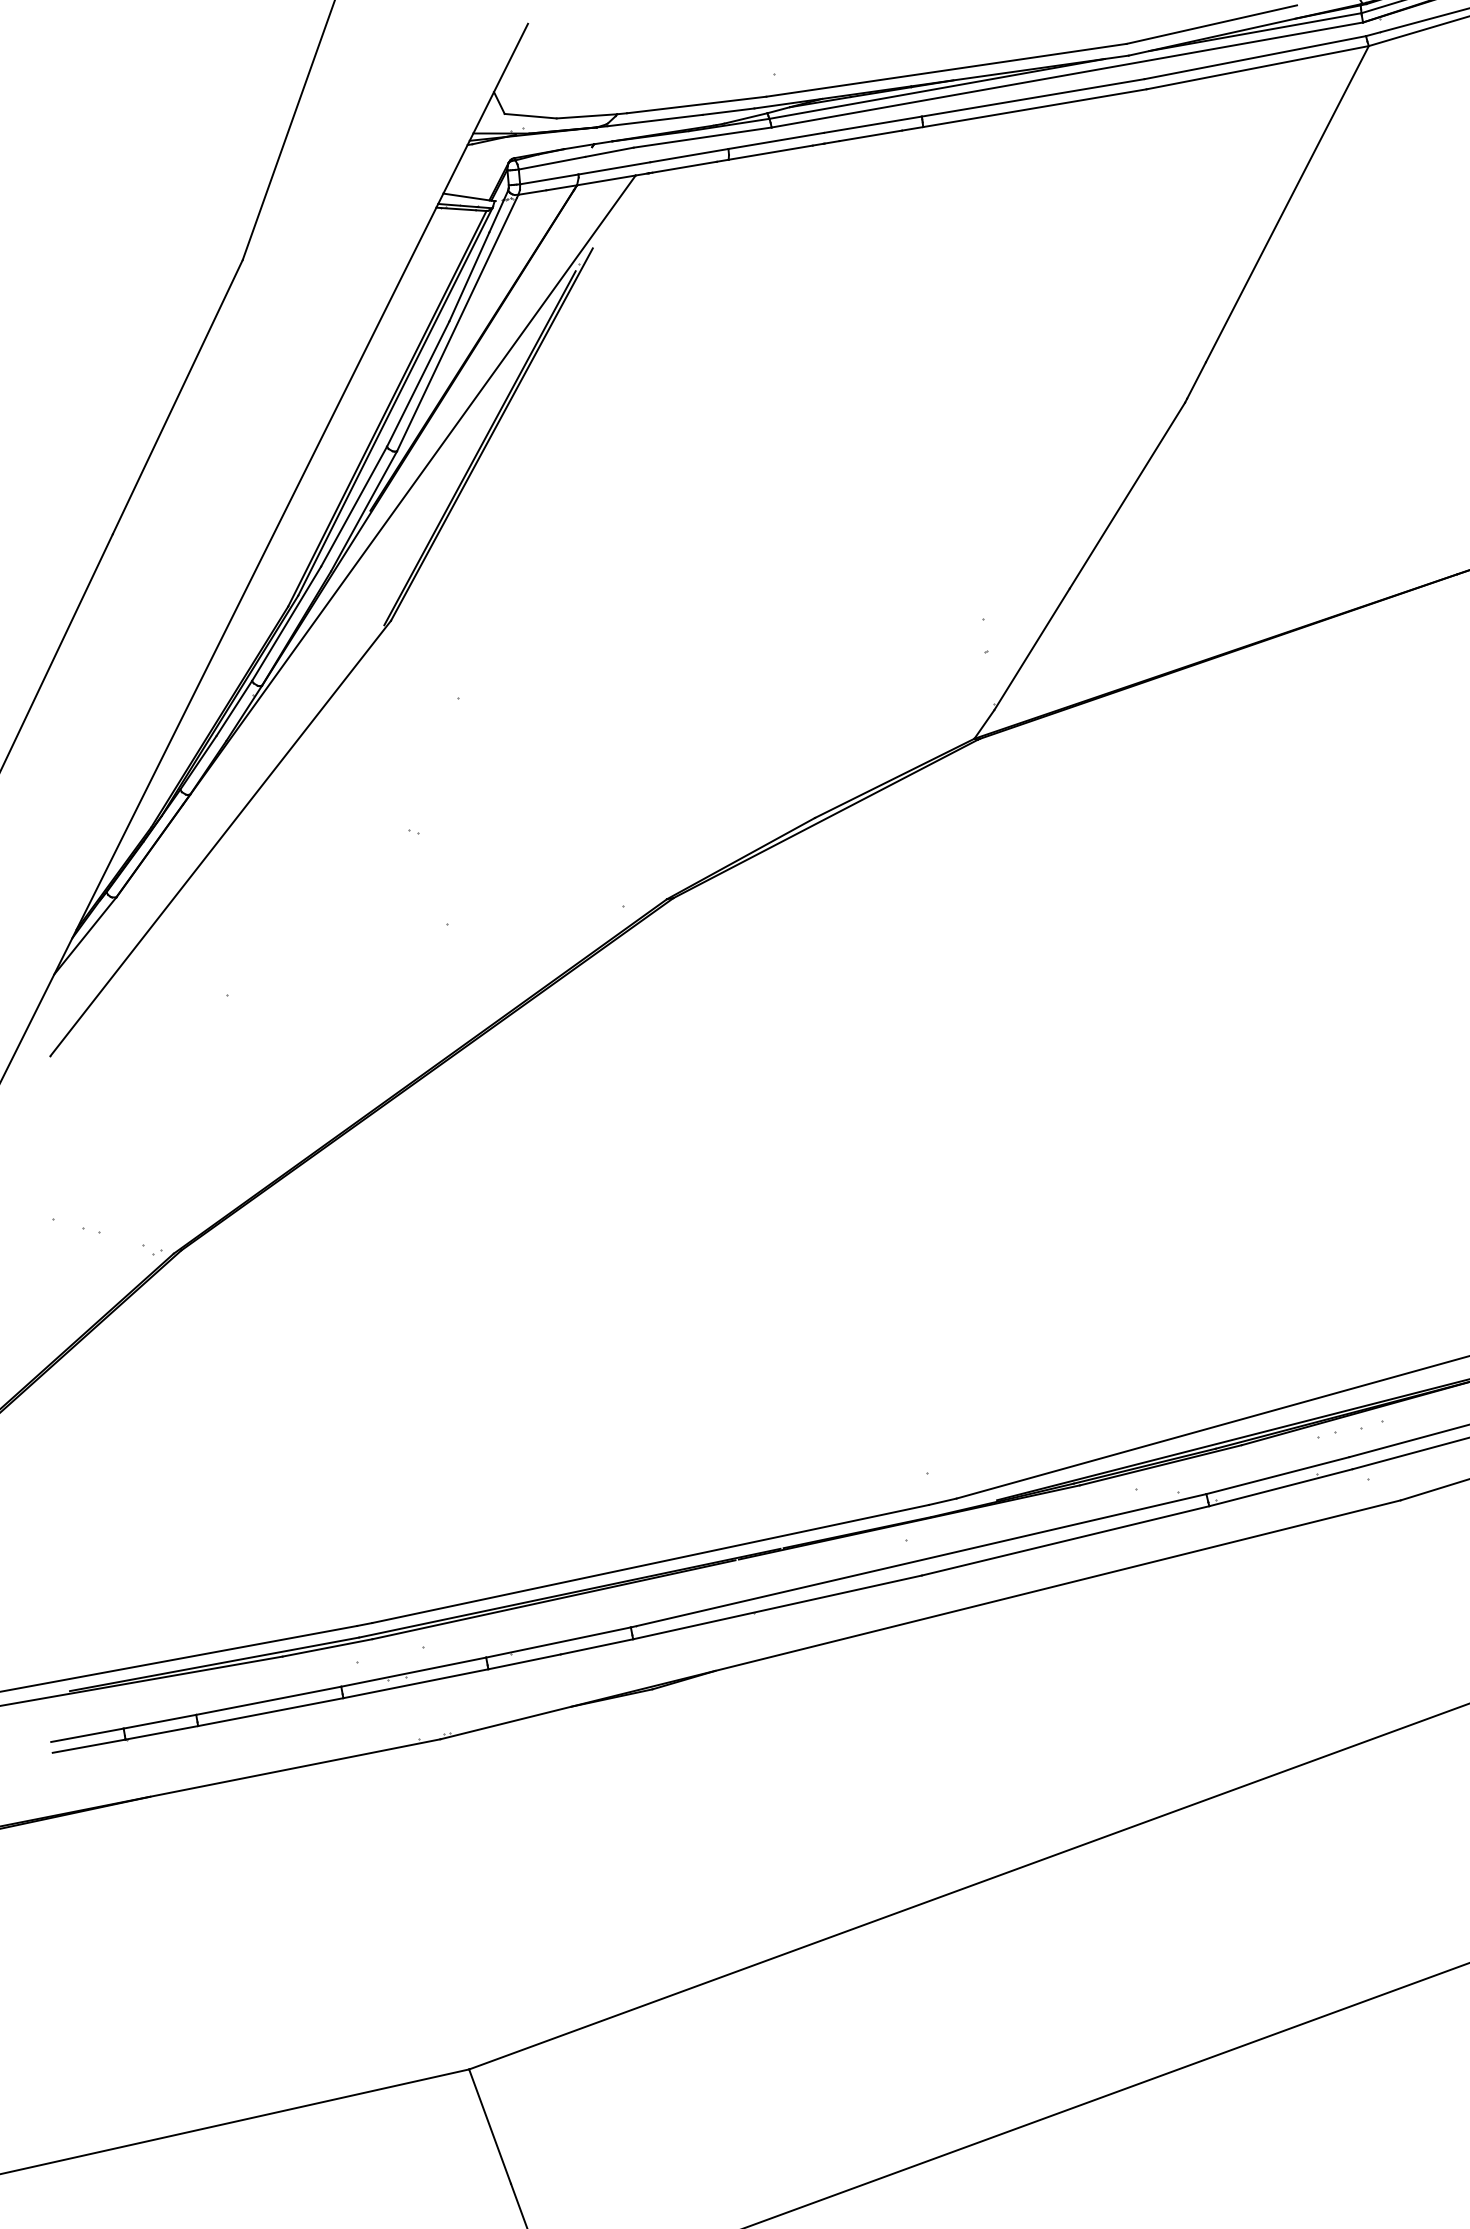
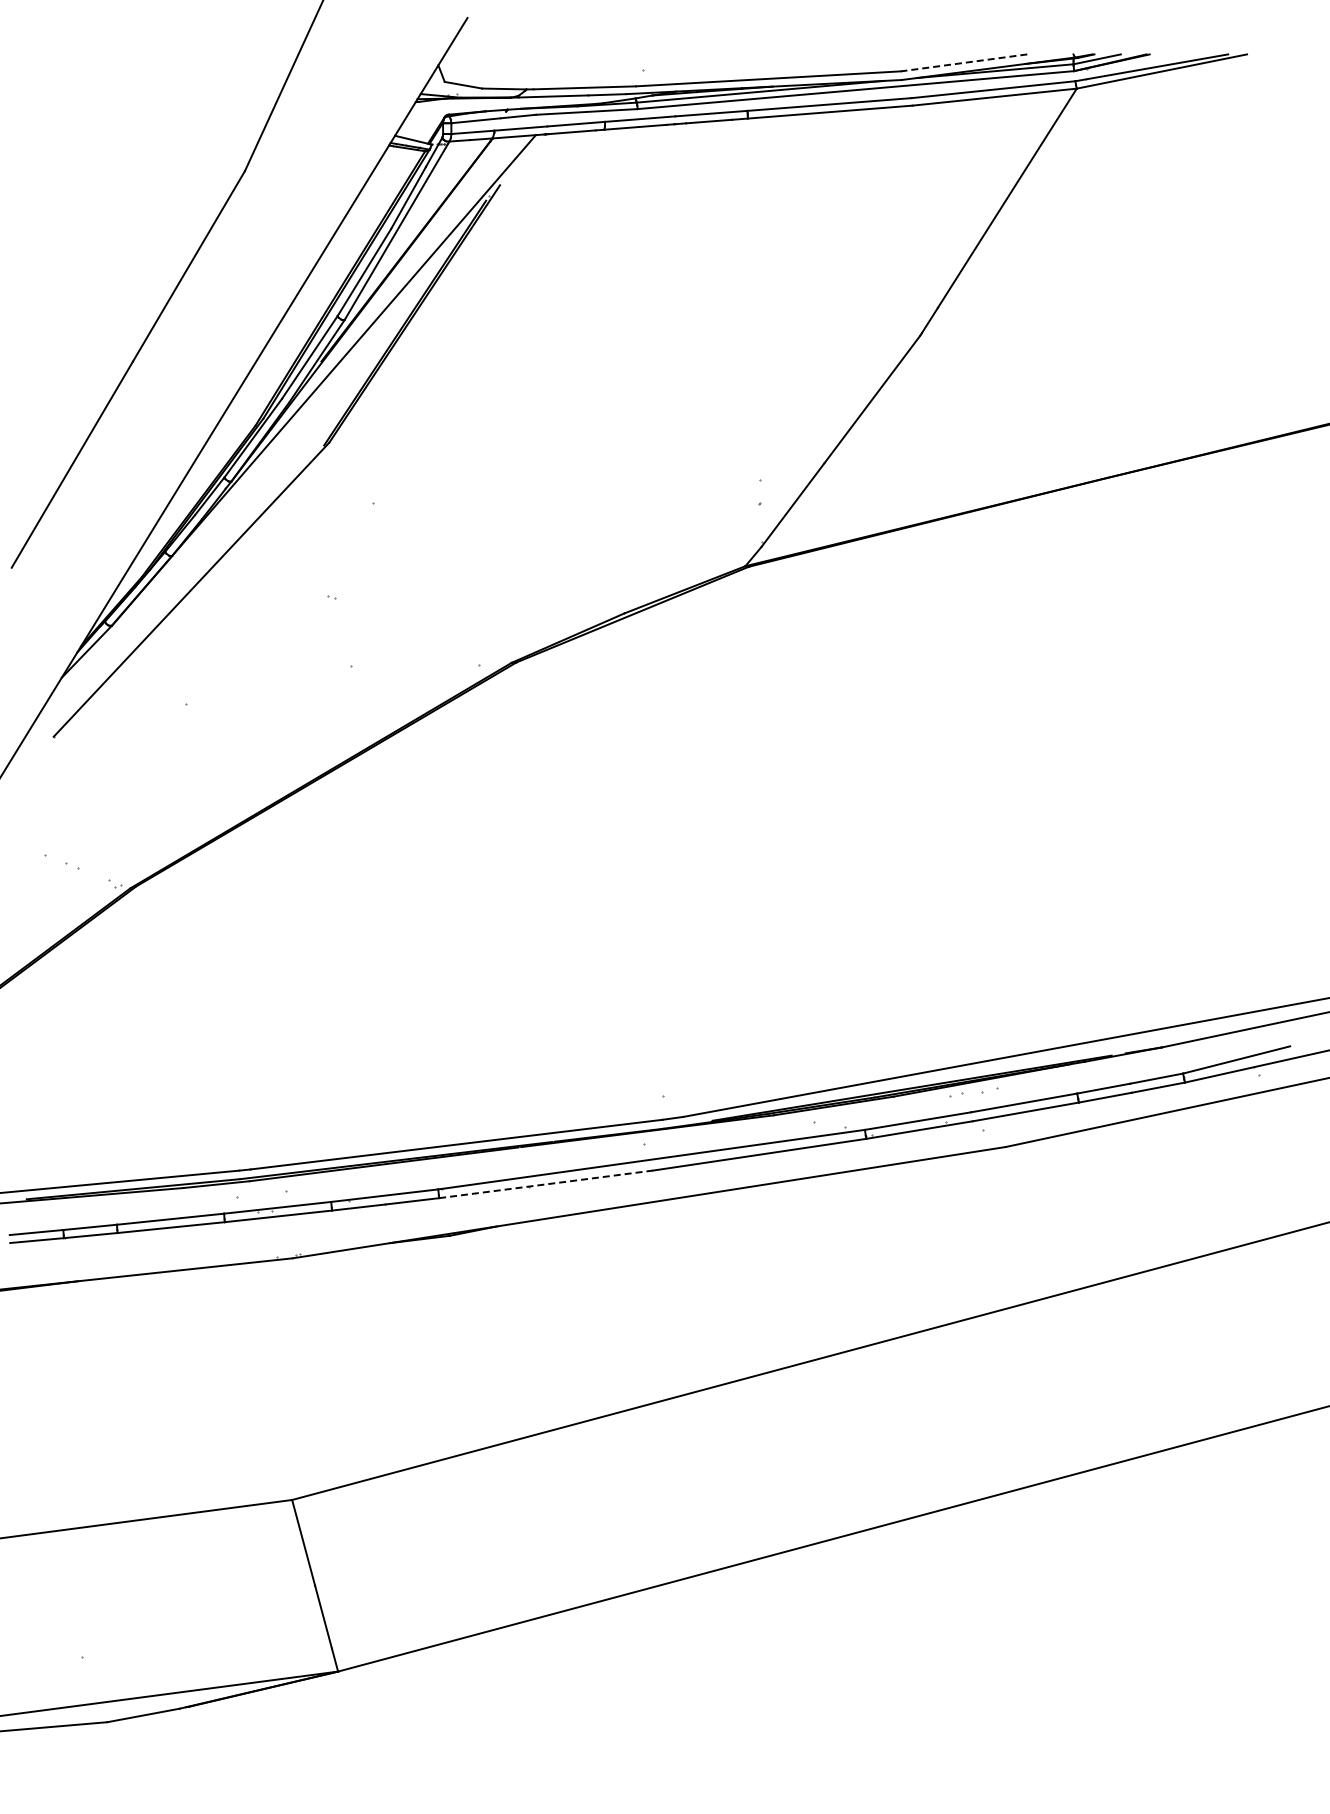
line: (1212, 24) -> (964, 62), solid -> dashed
line: (778, 1607) -> (546, 1184), solid -> dashed

